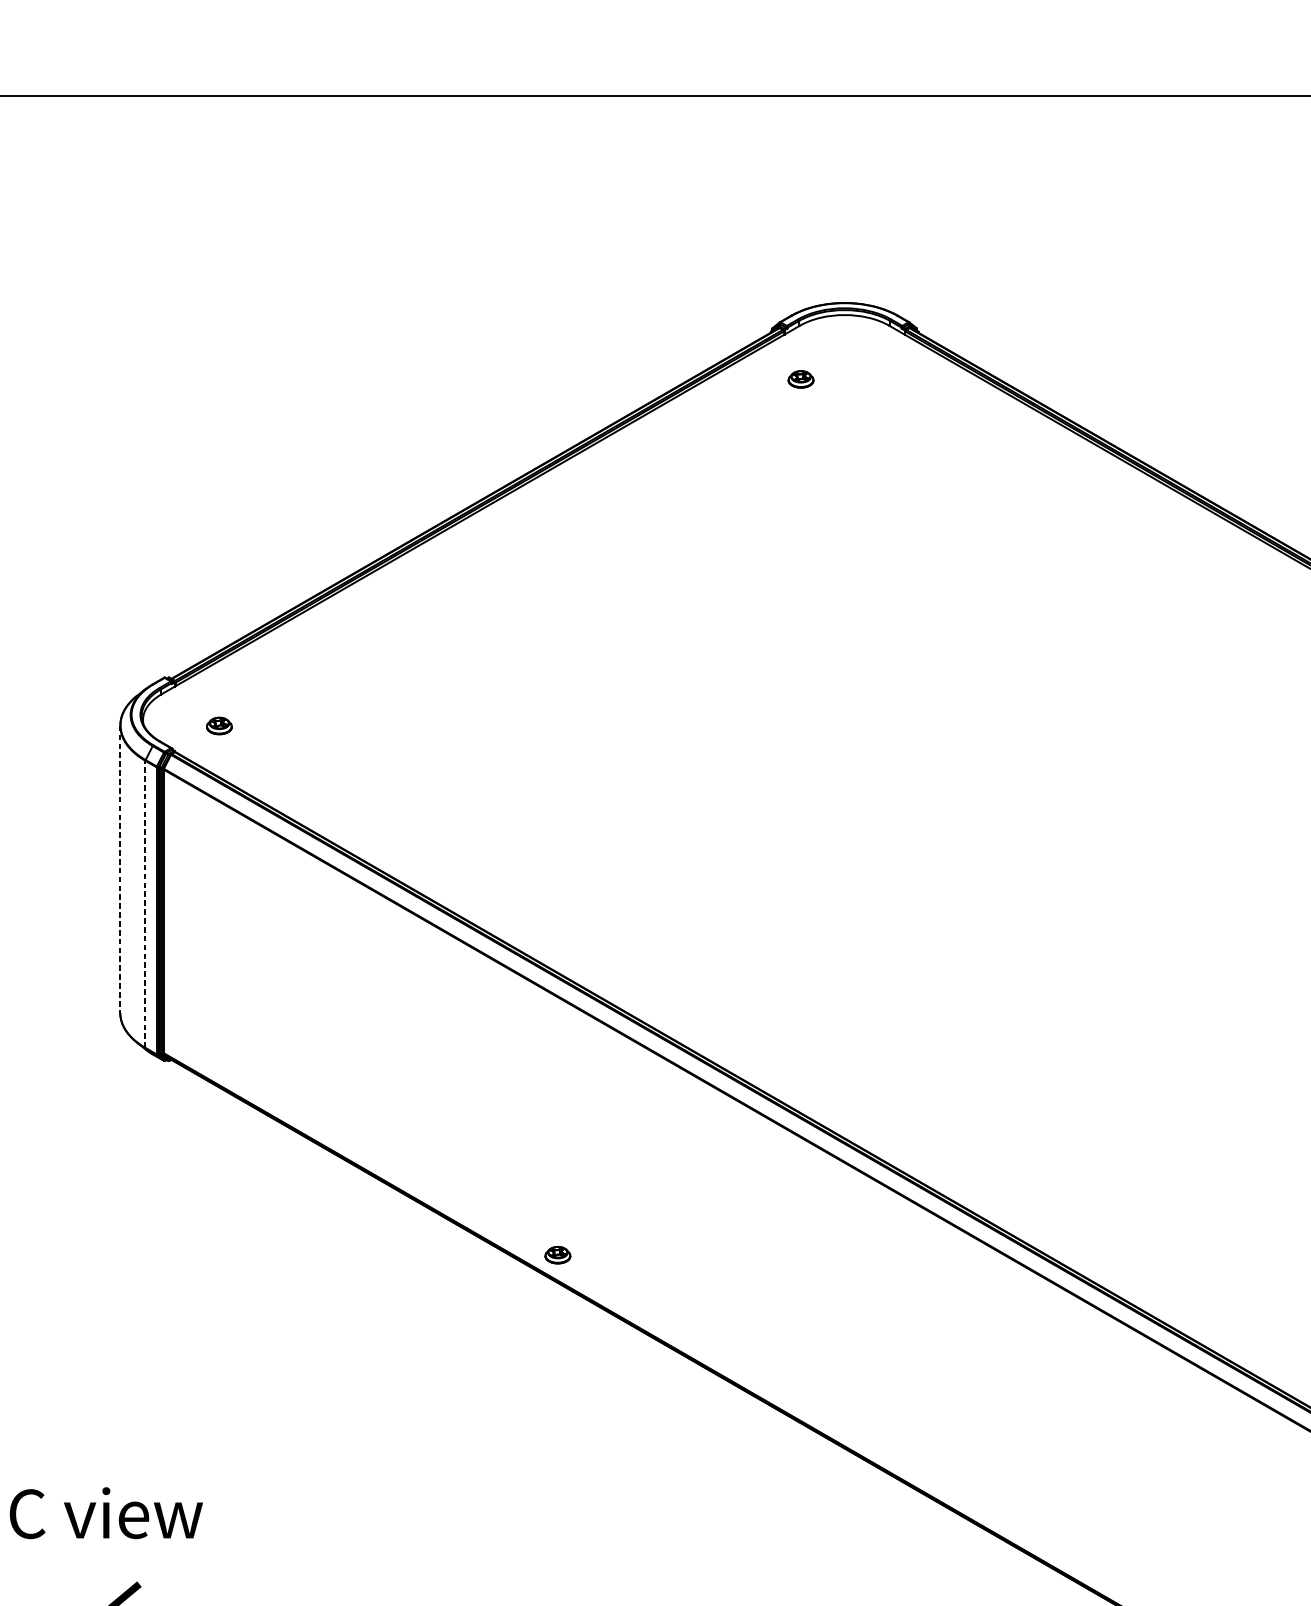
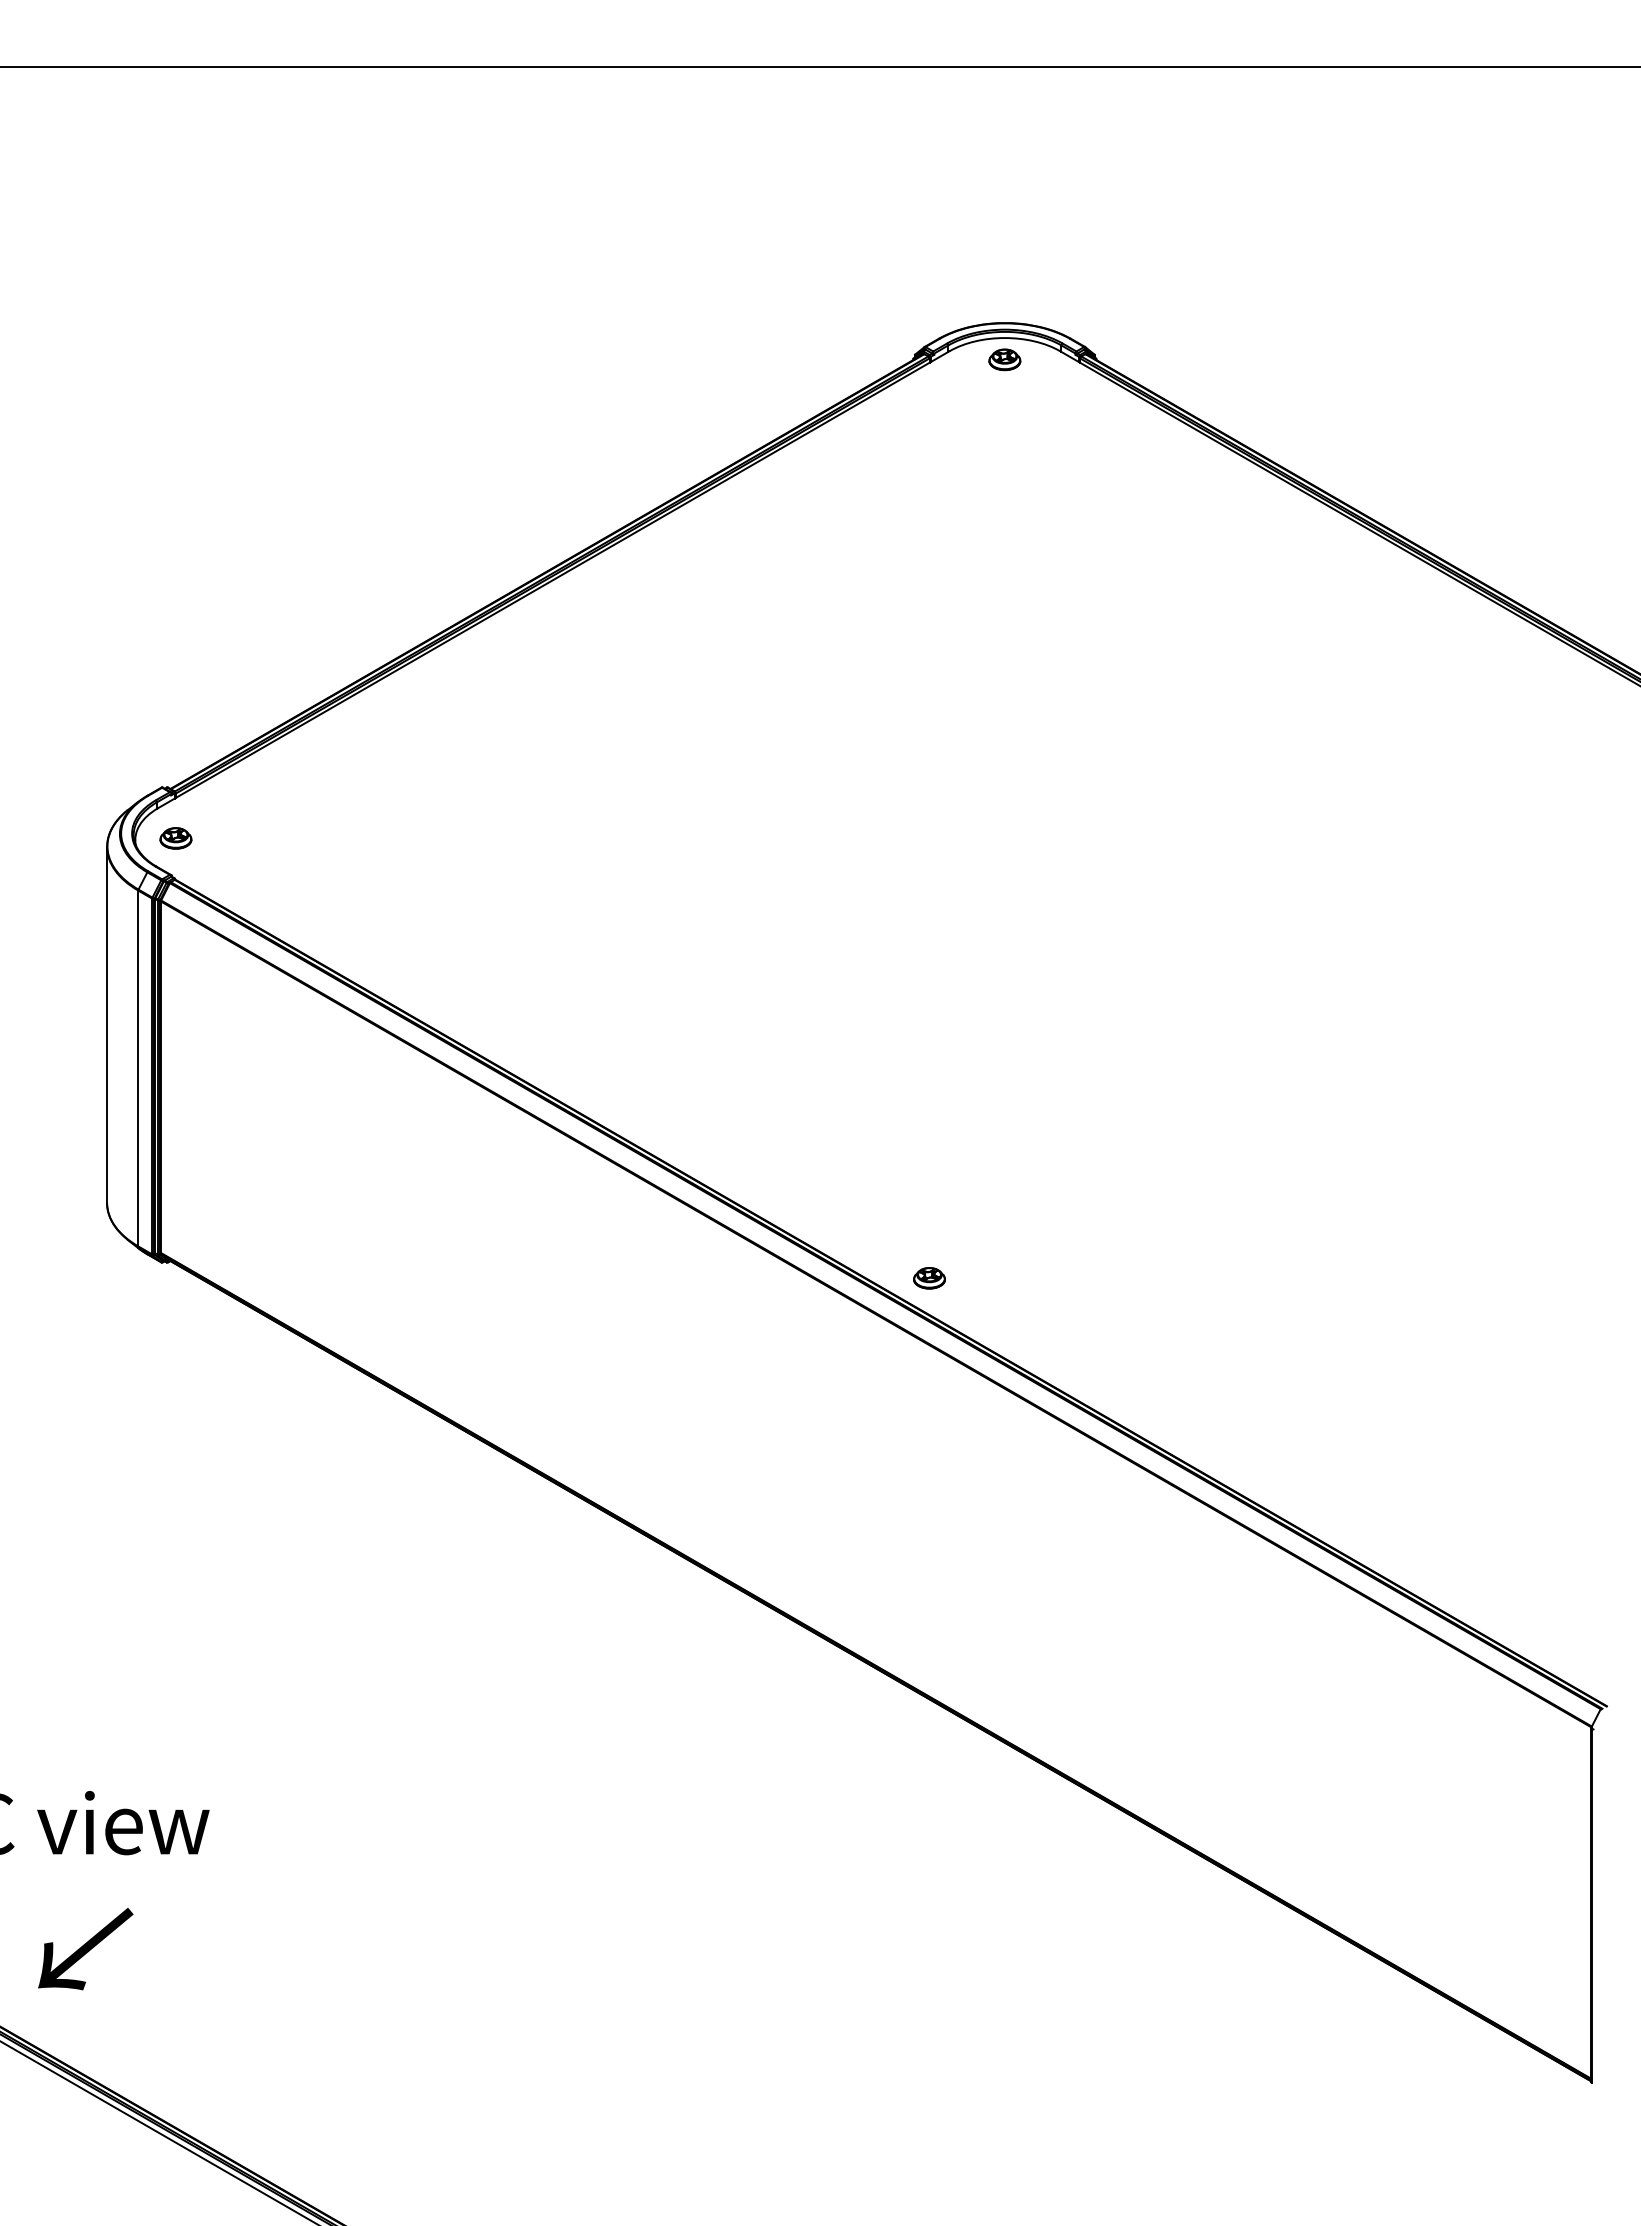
part: (800, 379) -> (1004, 359), moved
part: (219, 726) -> (175, 838), moved
line: (120, 868) -> (107, 1024), dashed -> solid
line: (145, 904) -> (138, 1068), dashed -> solid
part: (557, 1255) -> (929, 1278), moved

